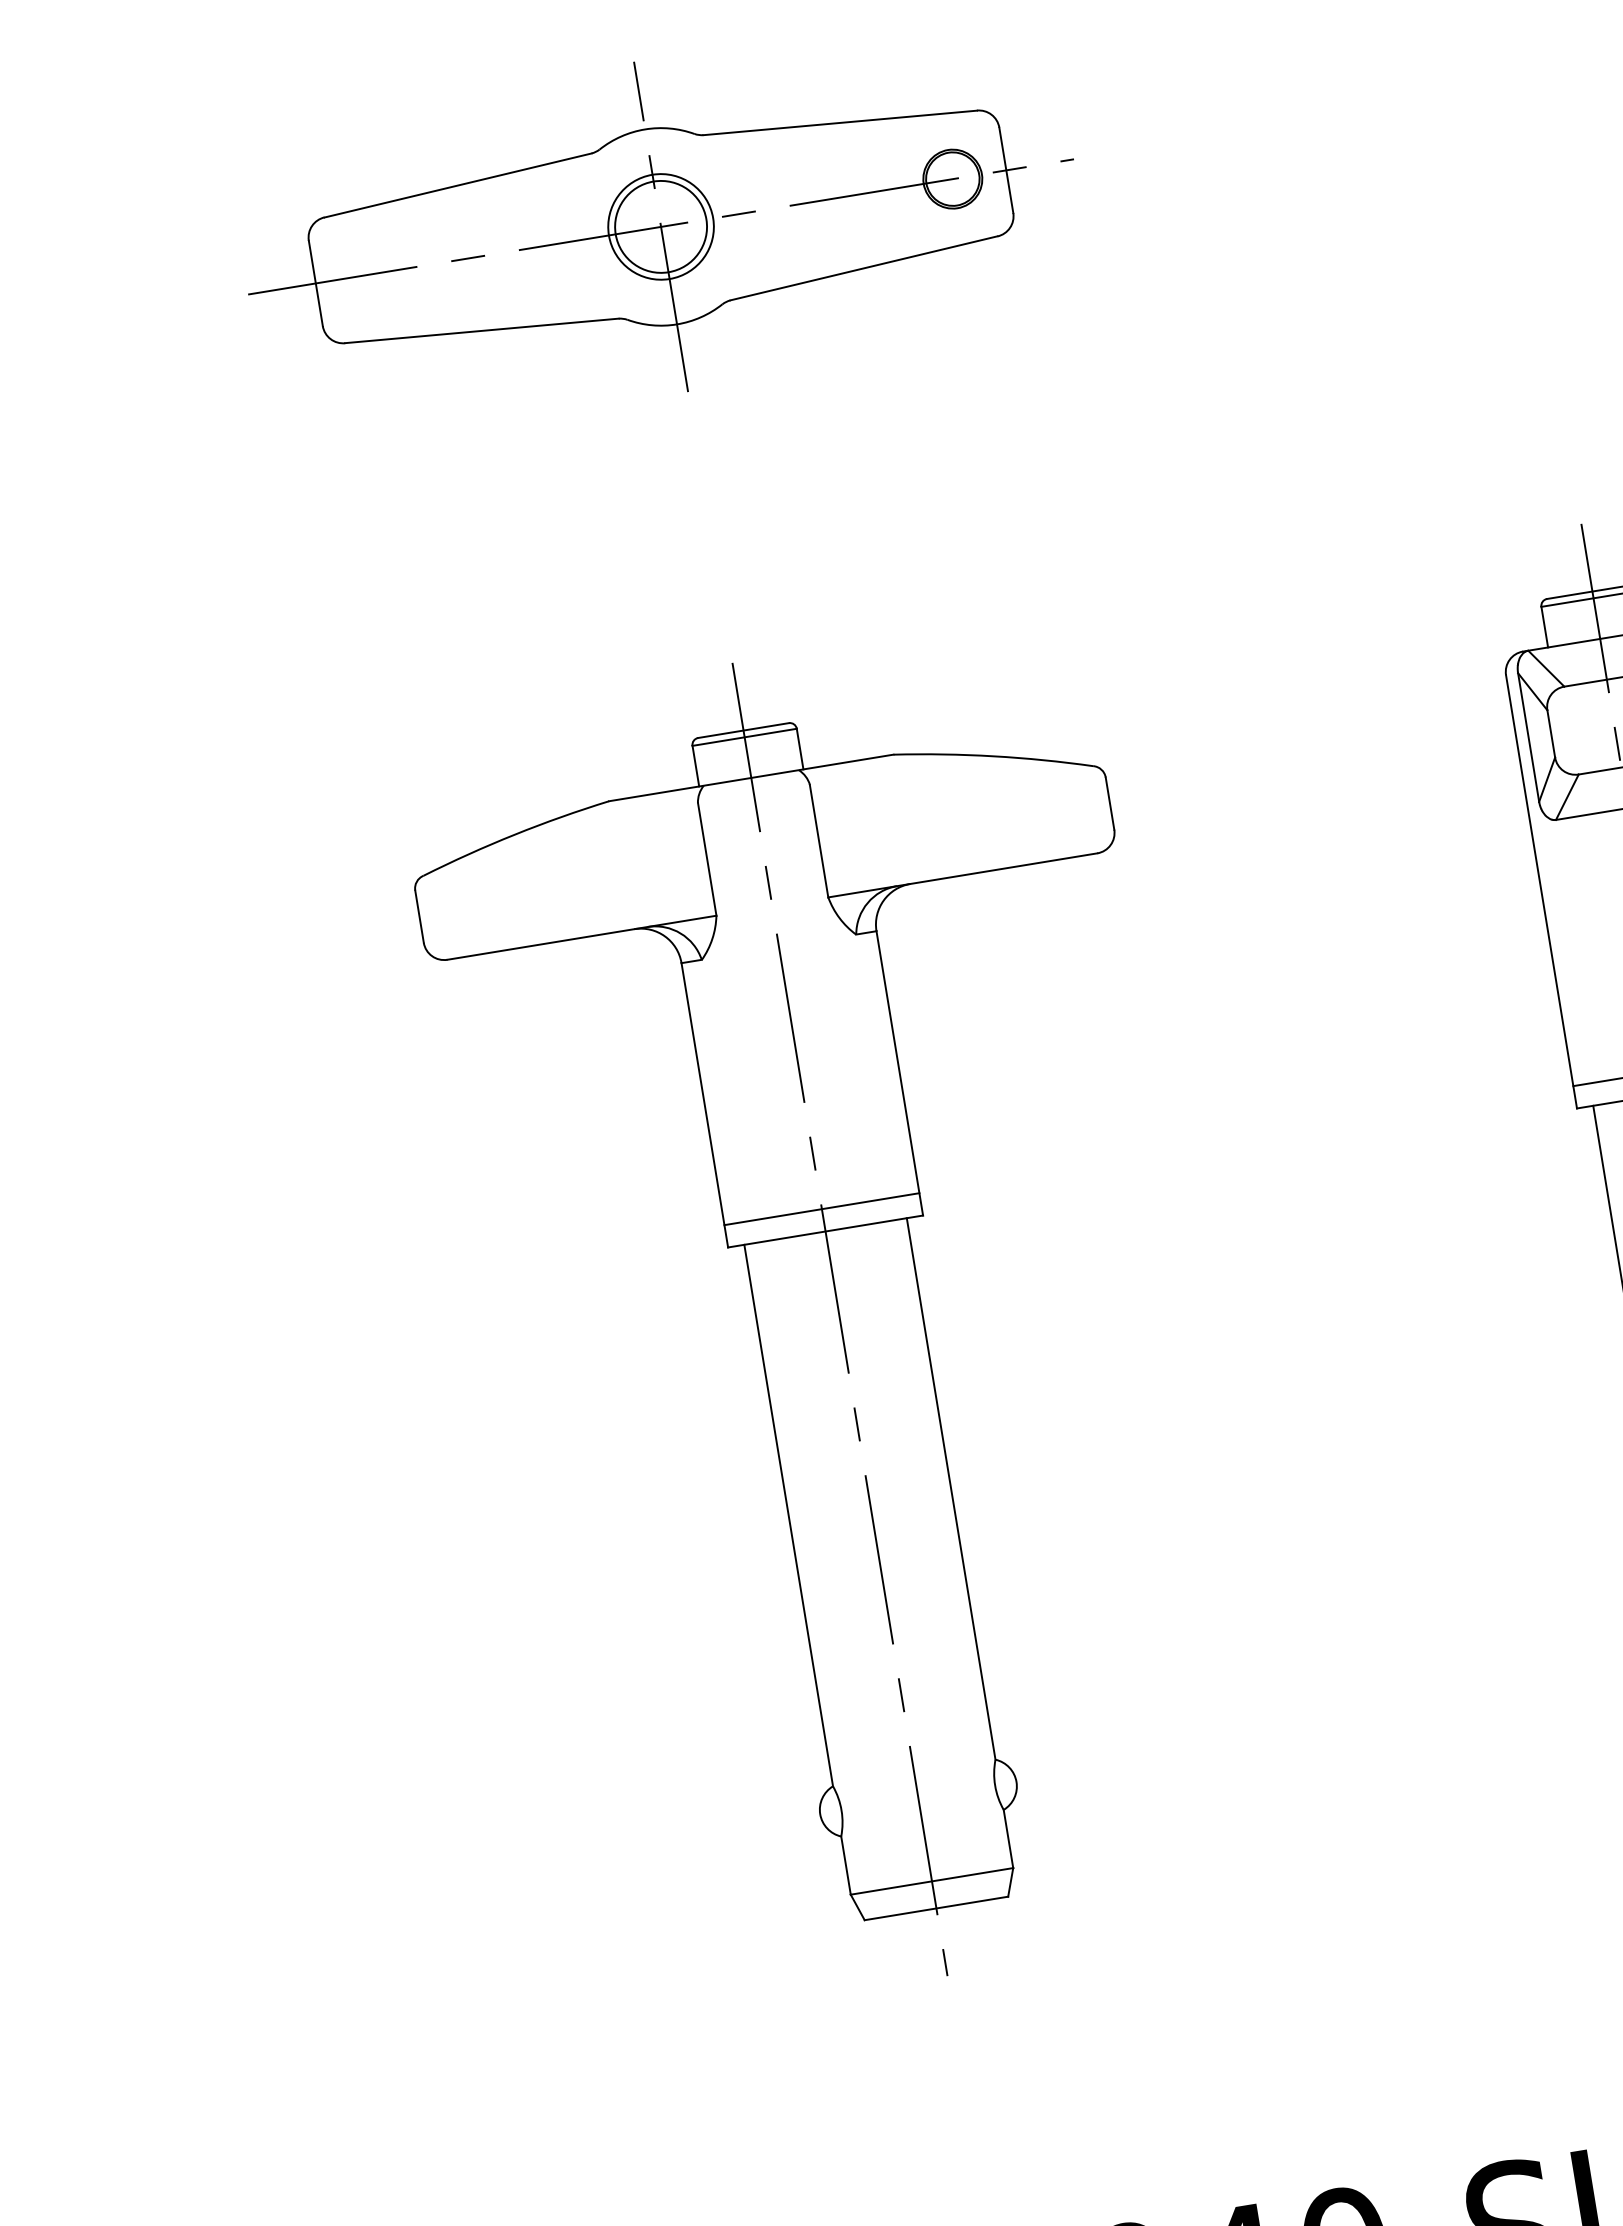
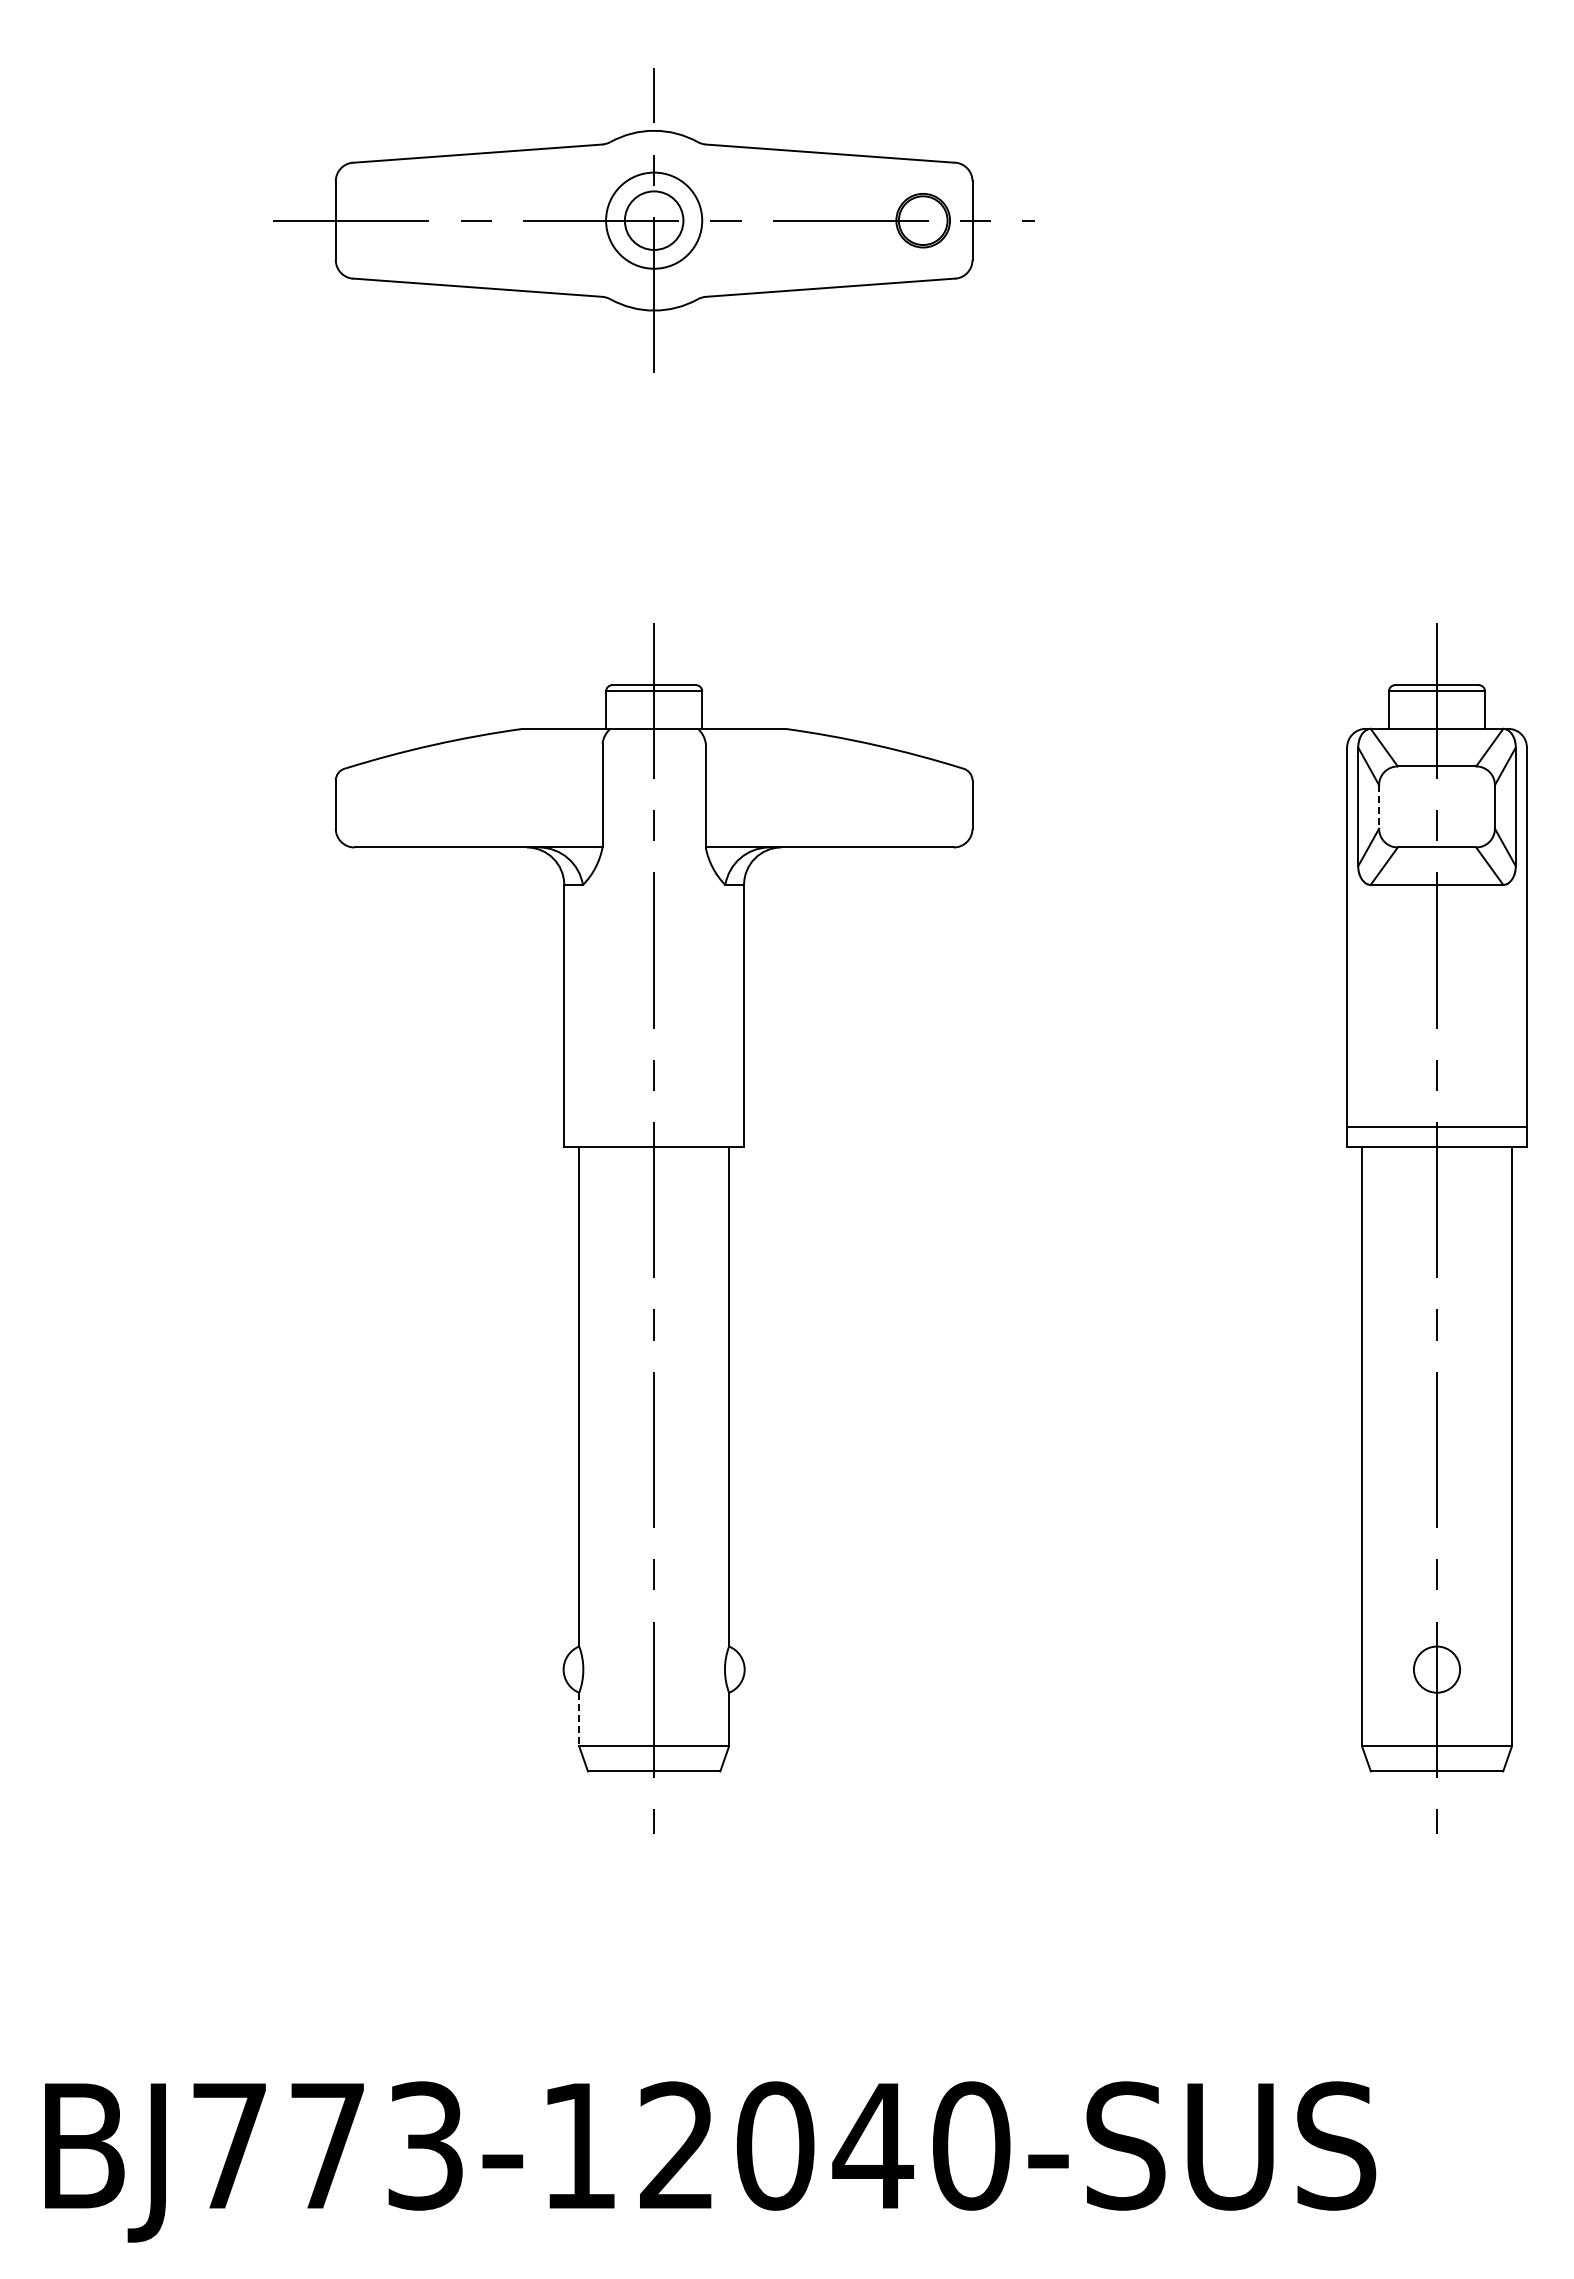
circle: (660, 226) -> (653, 220), size x0.7
line: (1551, 733) -> (1379, 806), solid -> dashed
line: (822, 1209) -> (654, 1126), removed
line: (846, 1865) -> (579, 1719), solid -> dashed

